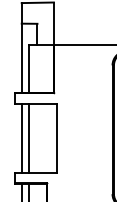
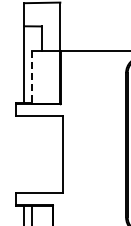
line: (29, 69) -> (32, 77), solid -> dashed
line: (21, 138) -> (24, 154), removed
line: (29, 138) -> (32, 154), removed

